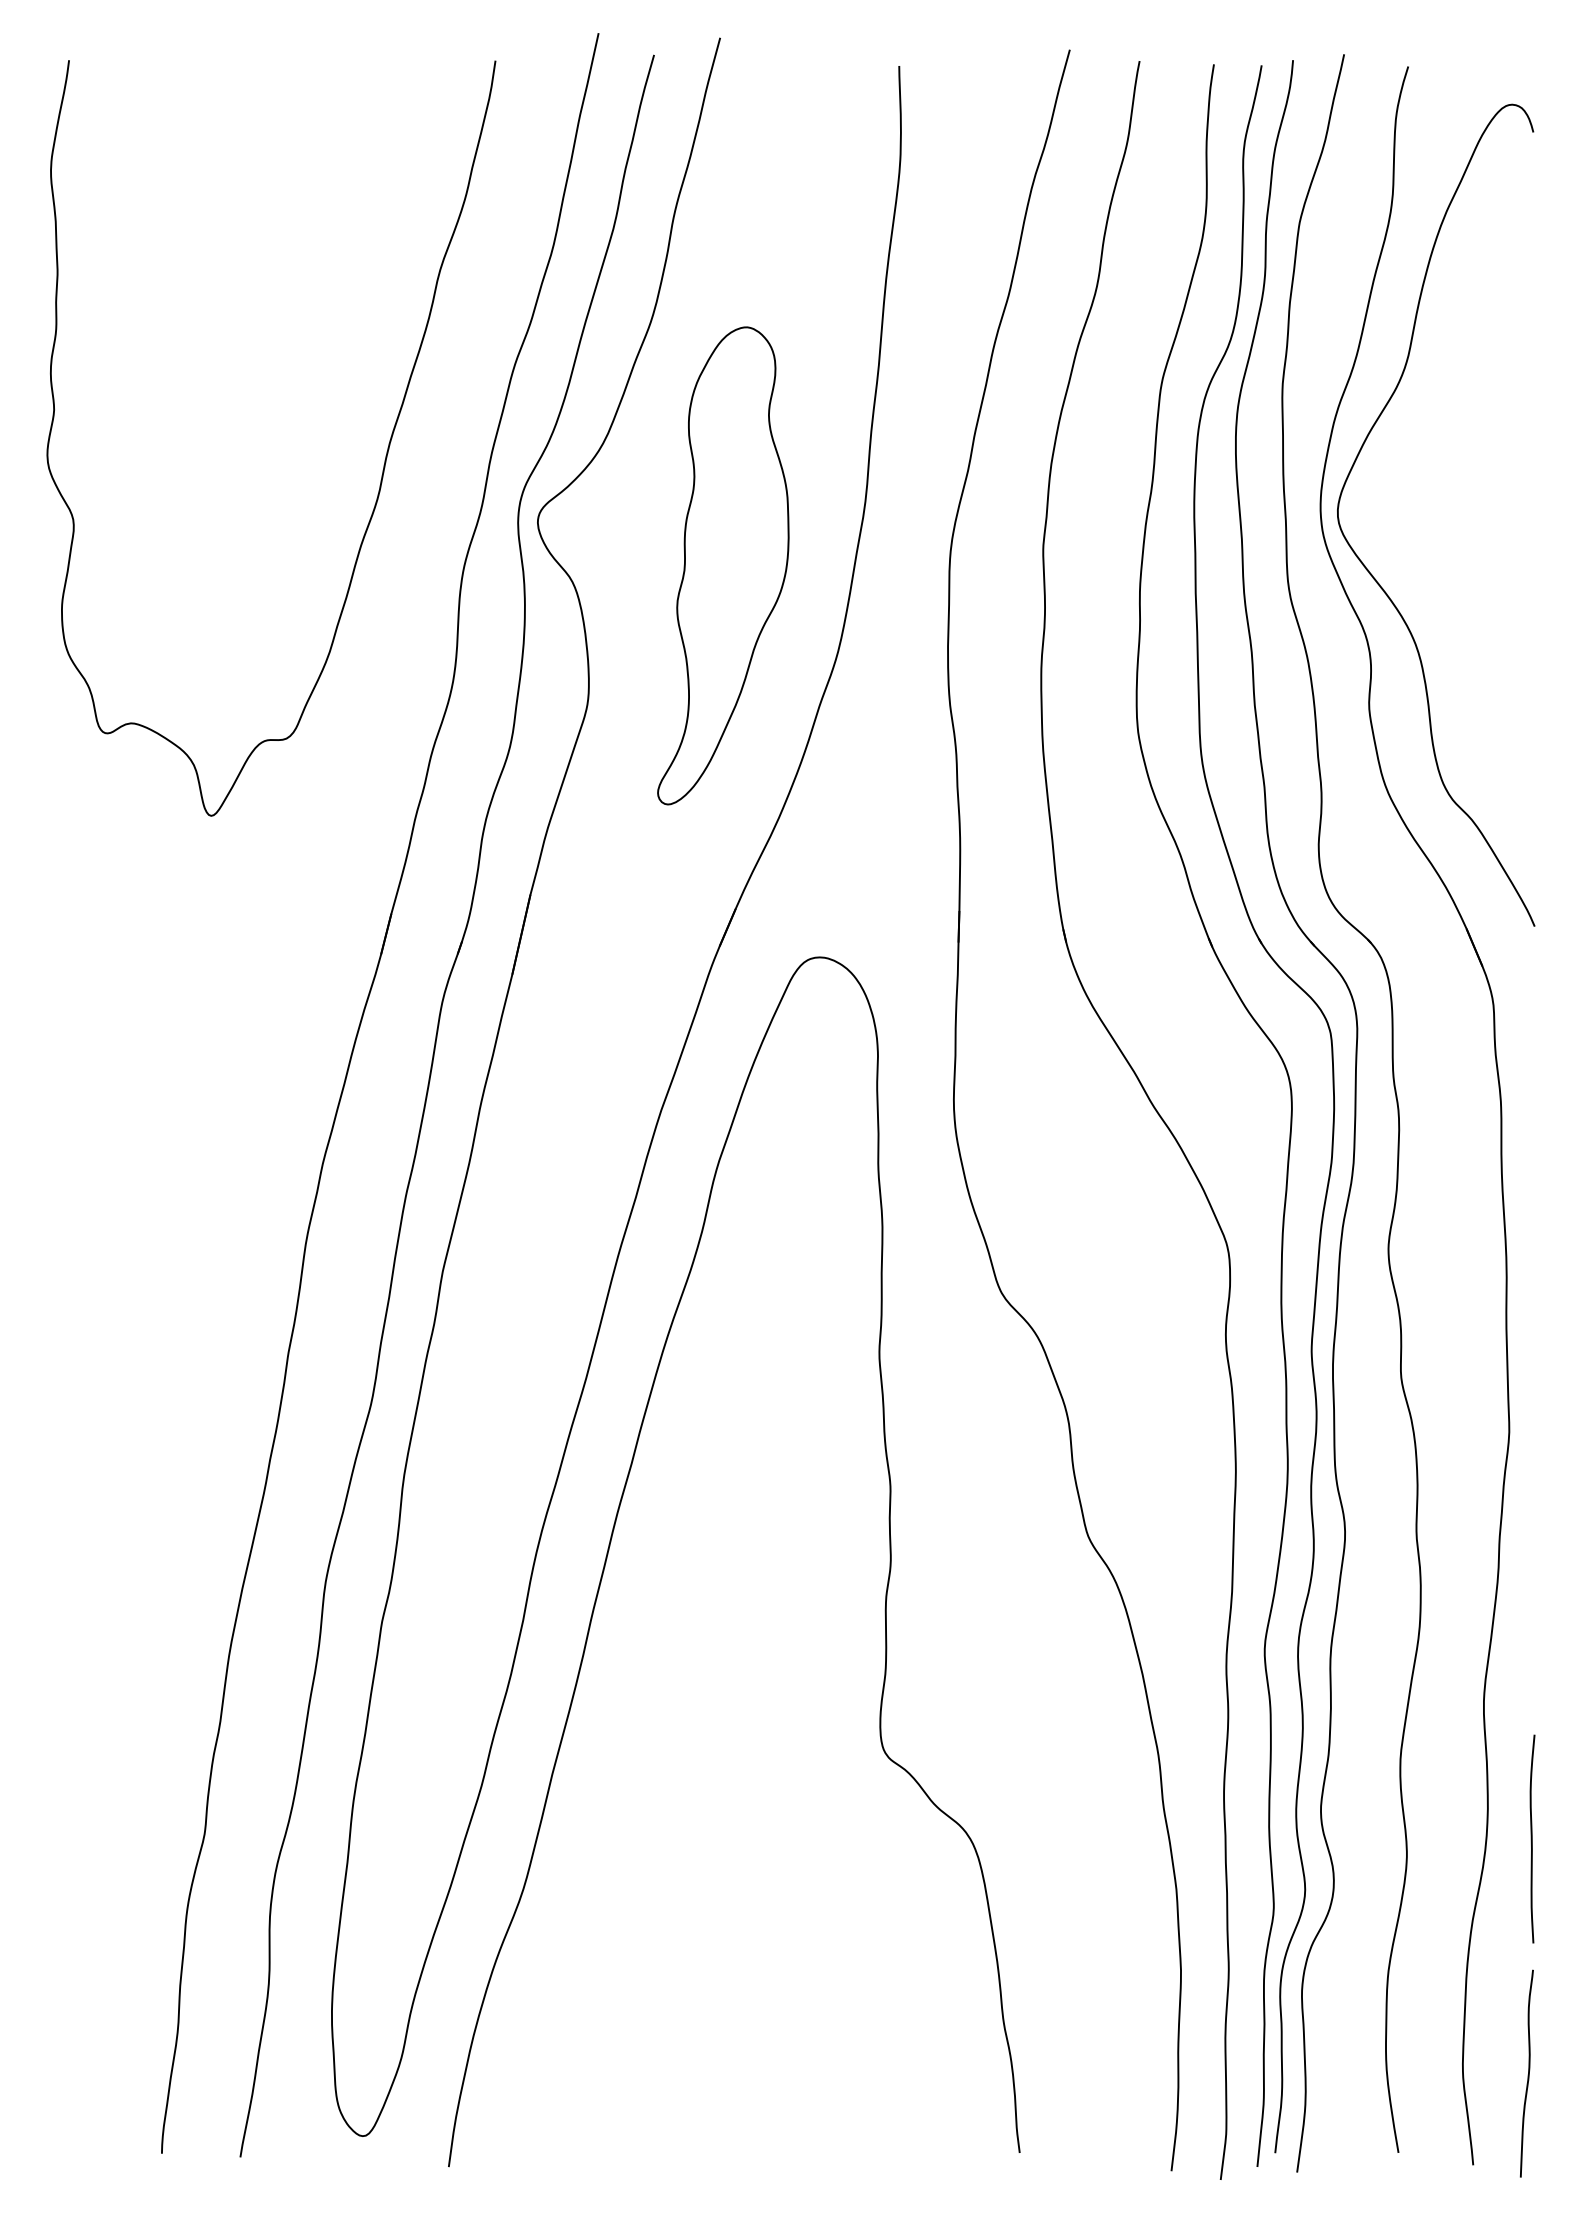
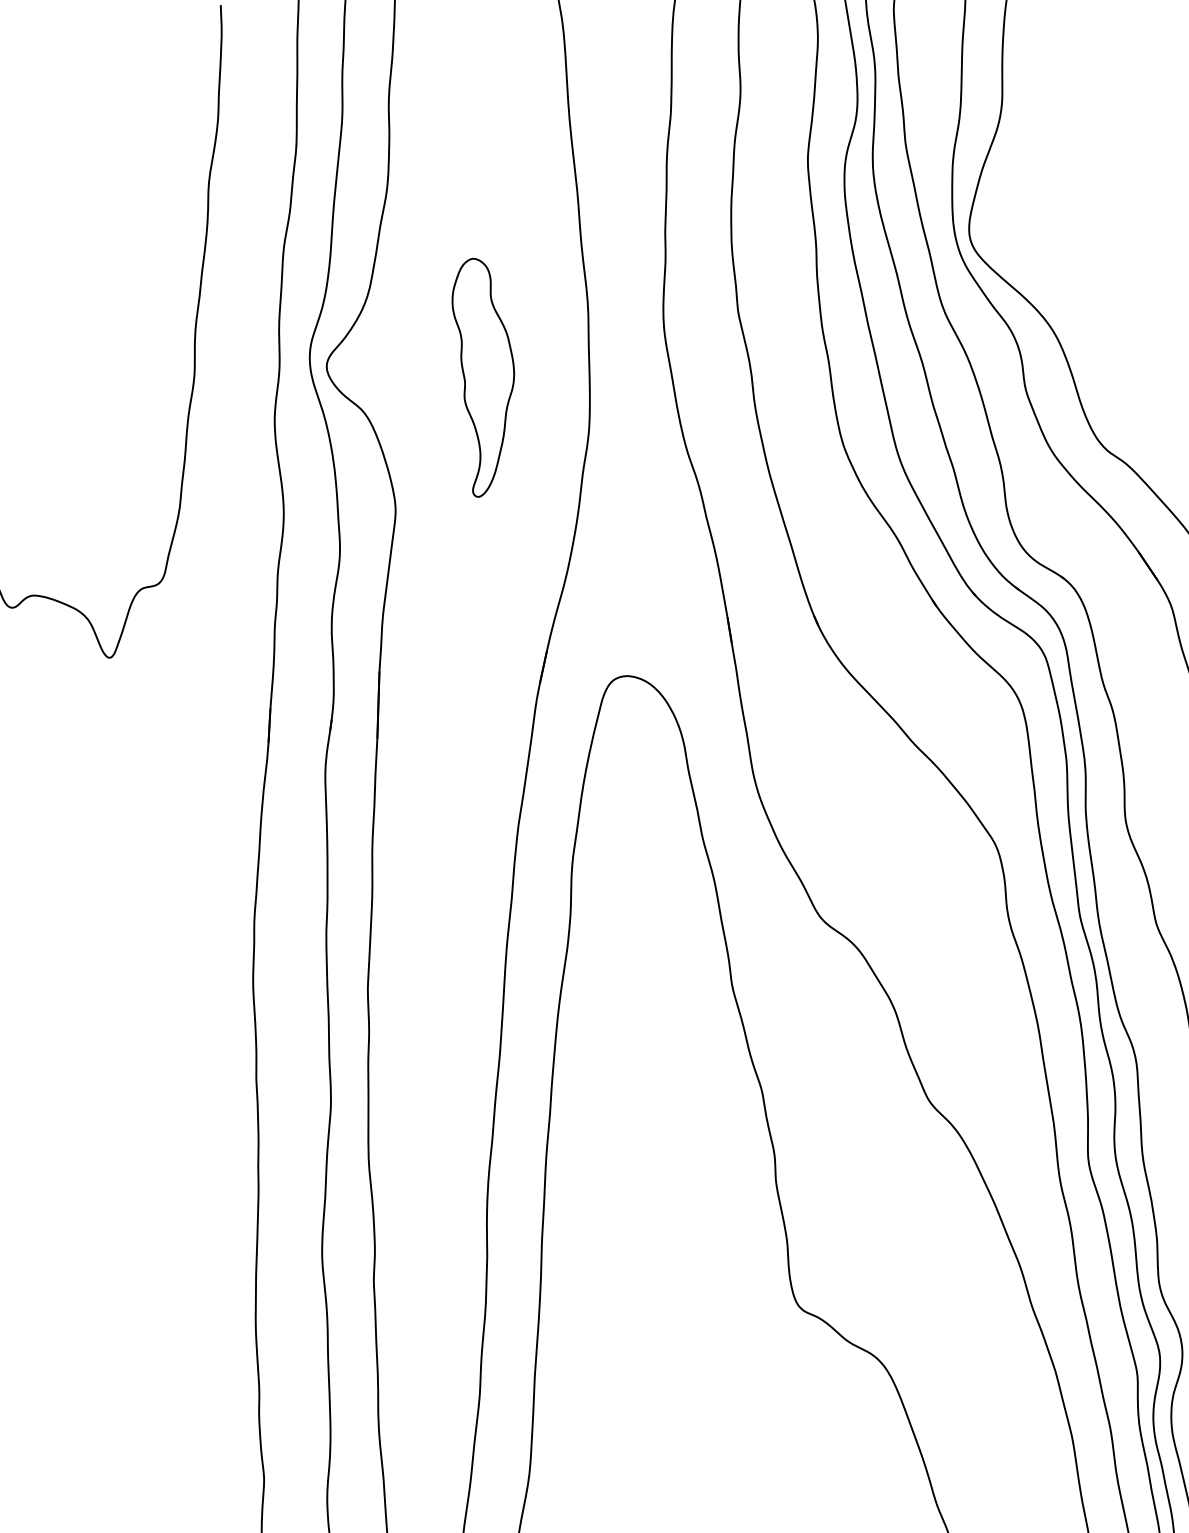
part: (723, 565) -> (483, 376), size x0.6

